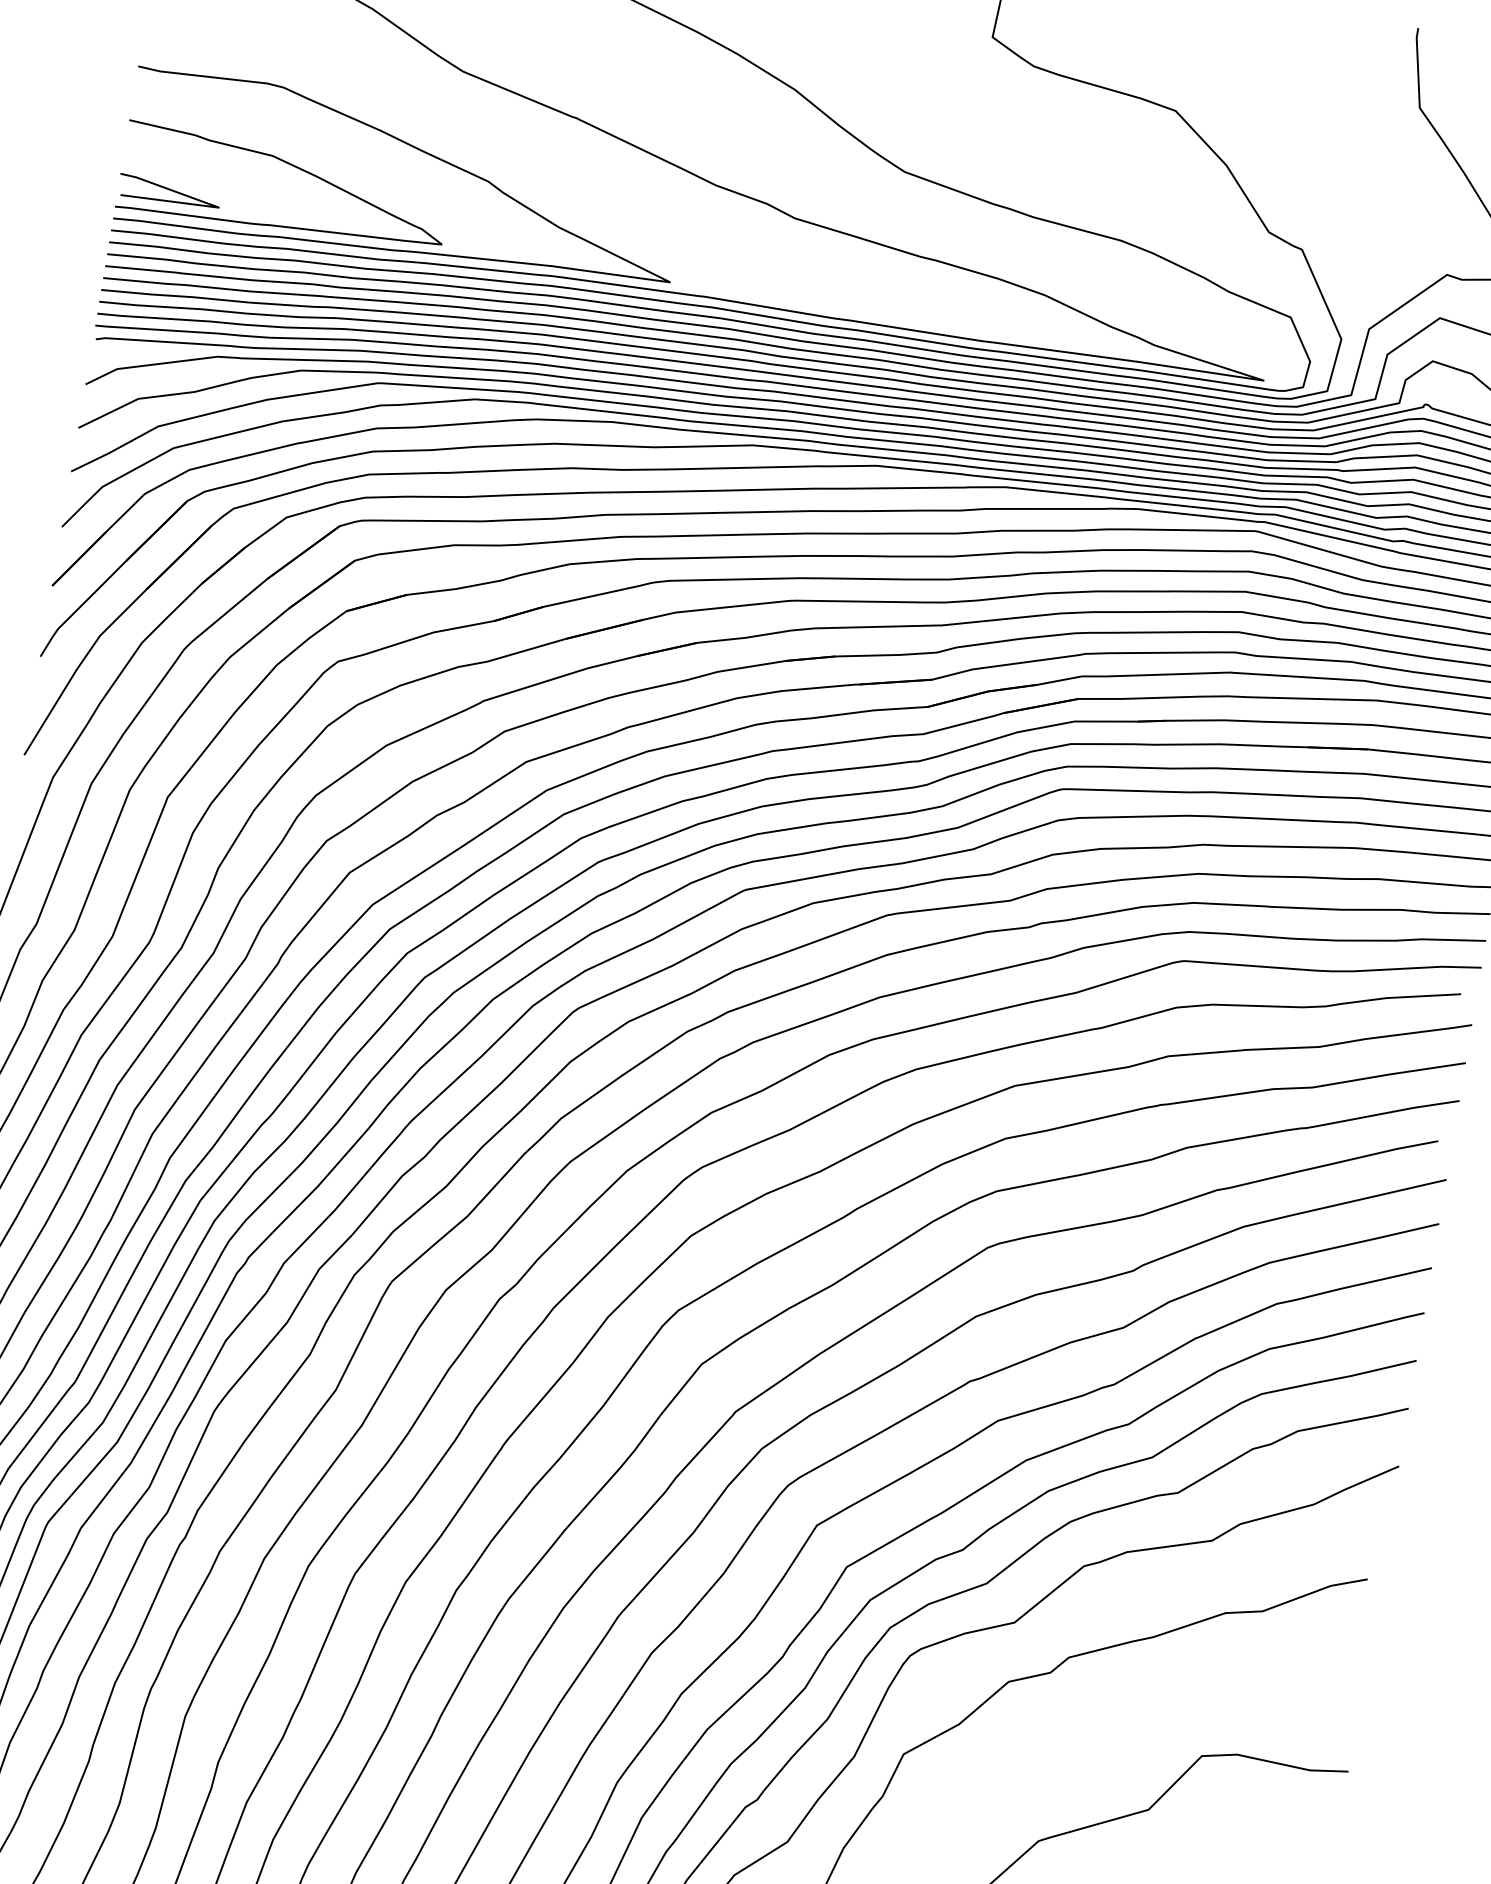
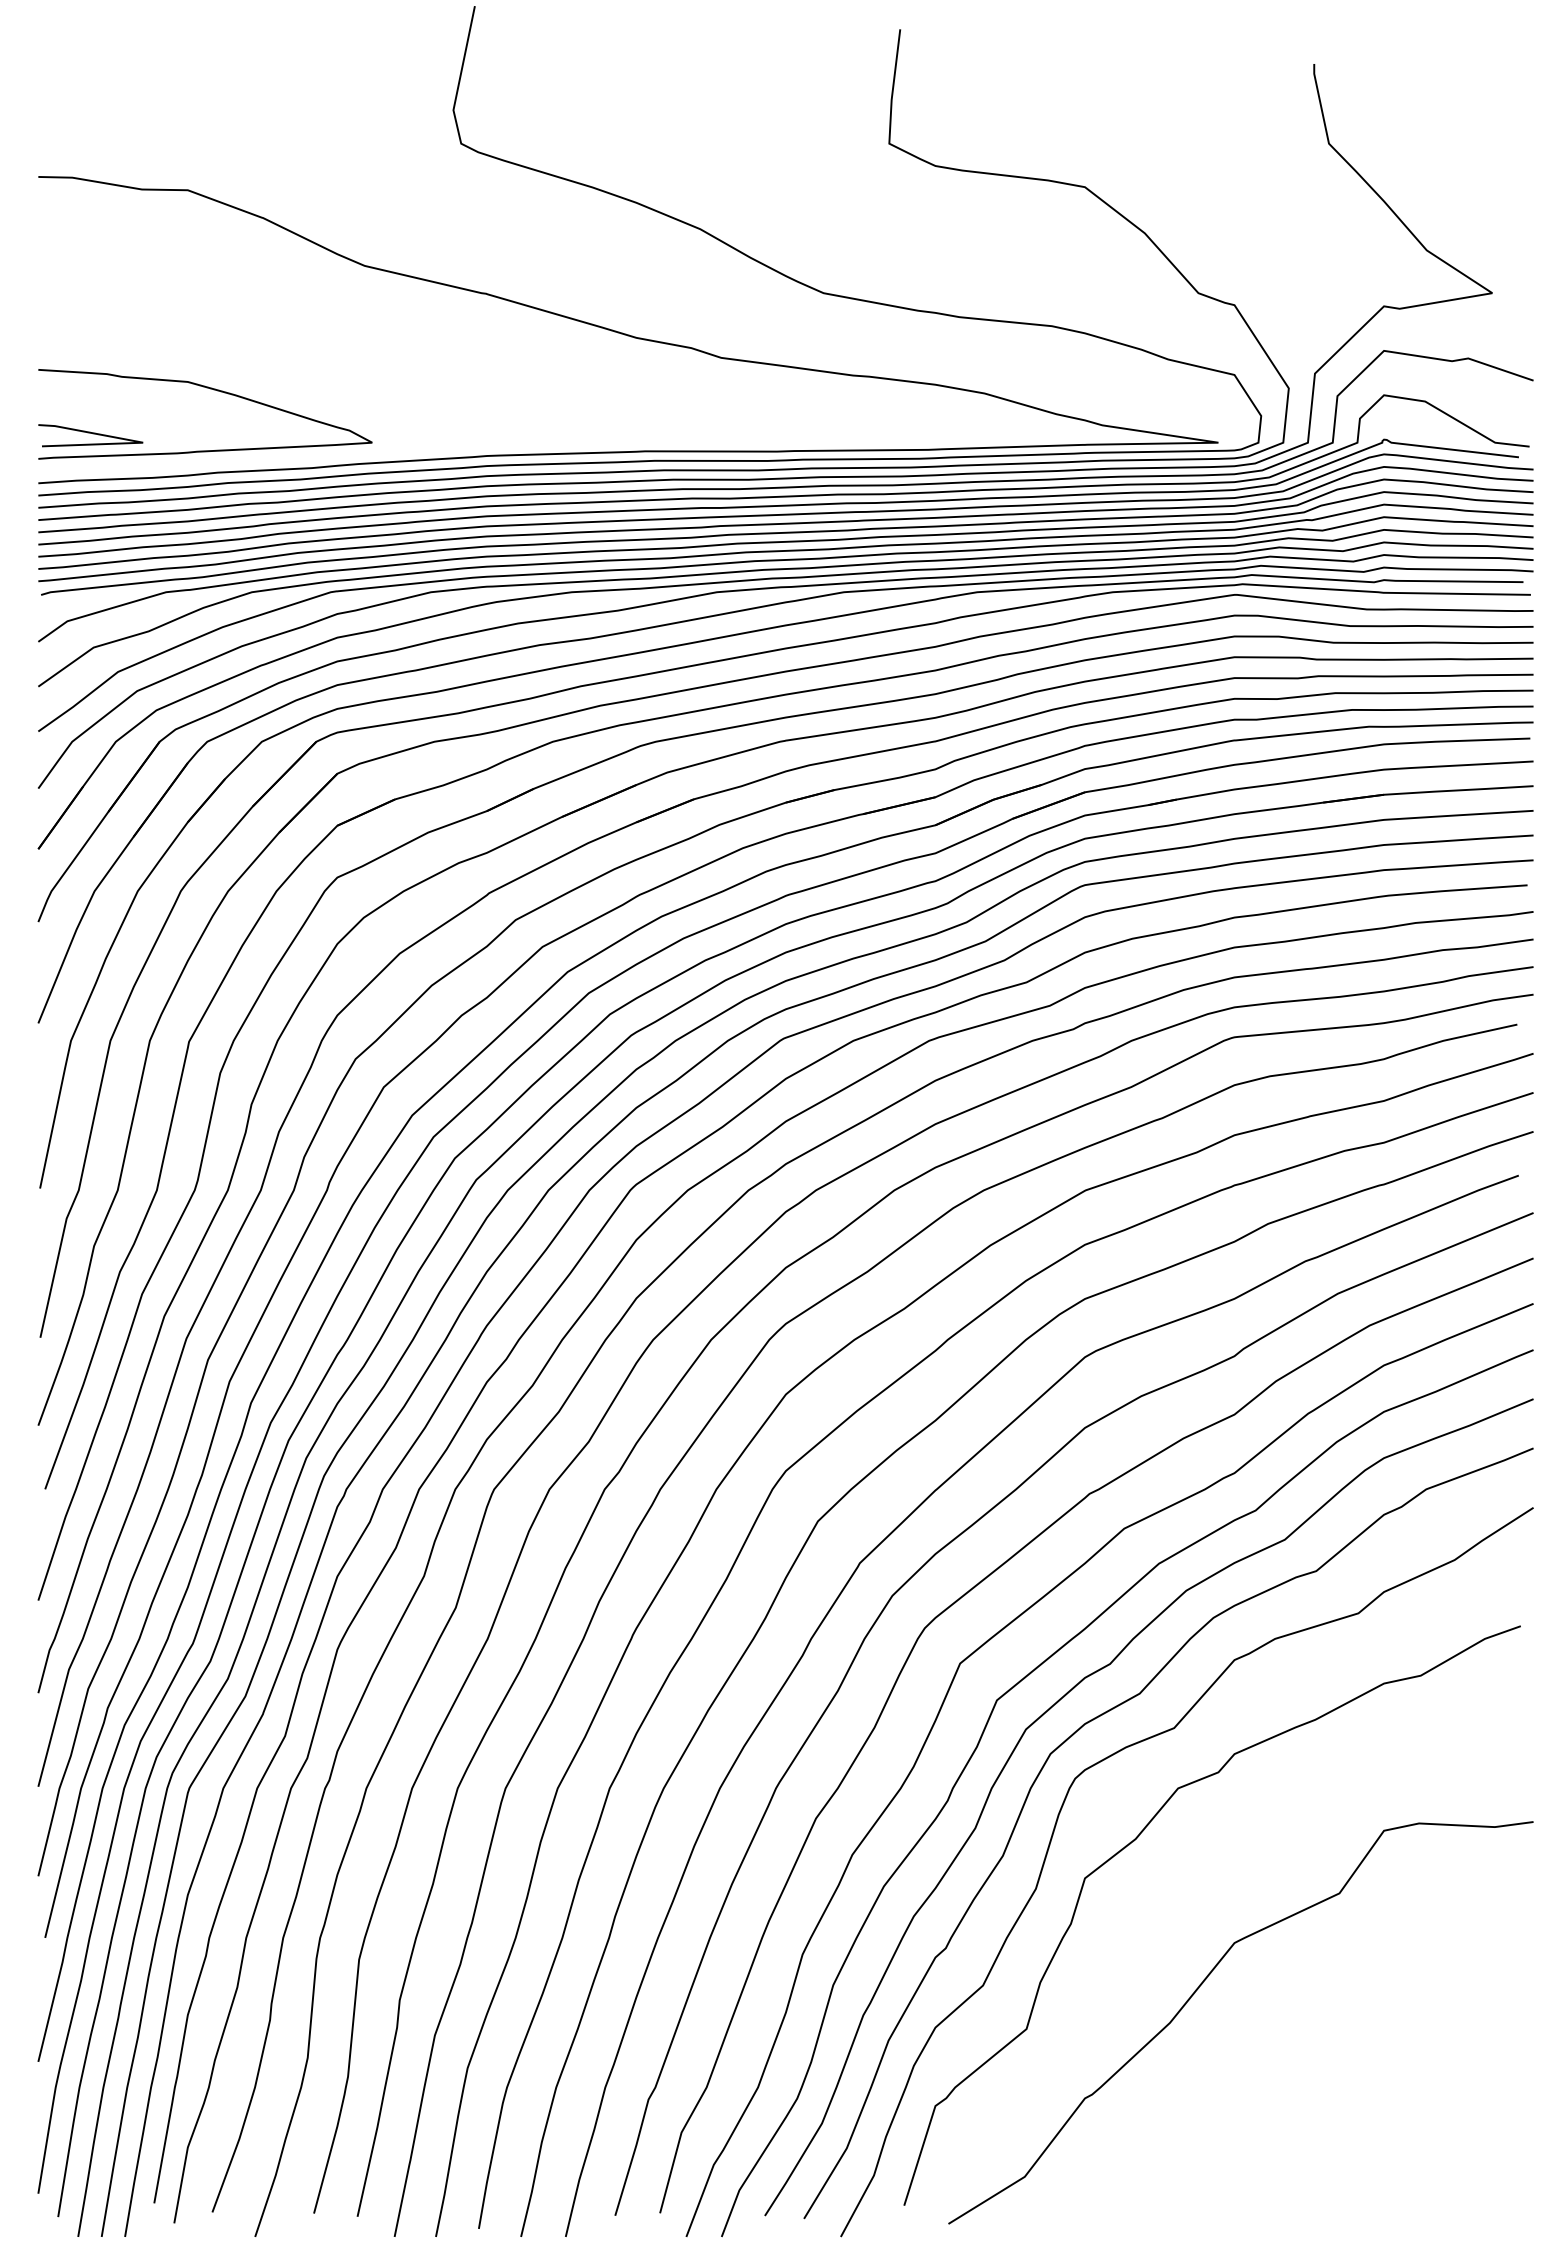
curve: (418, 150) -> (333, 352), removed

